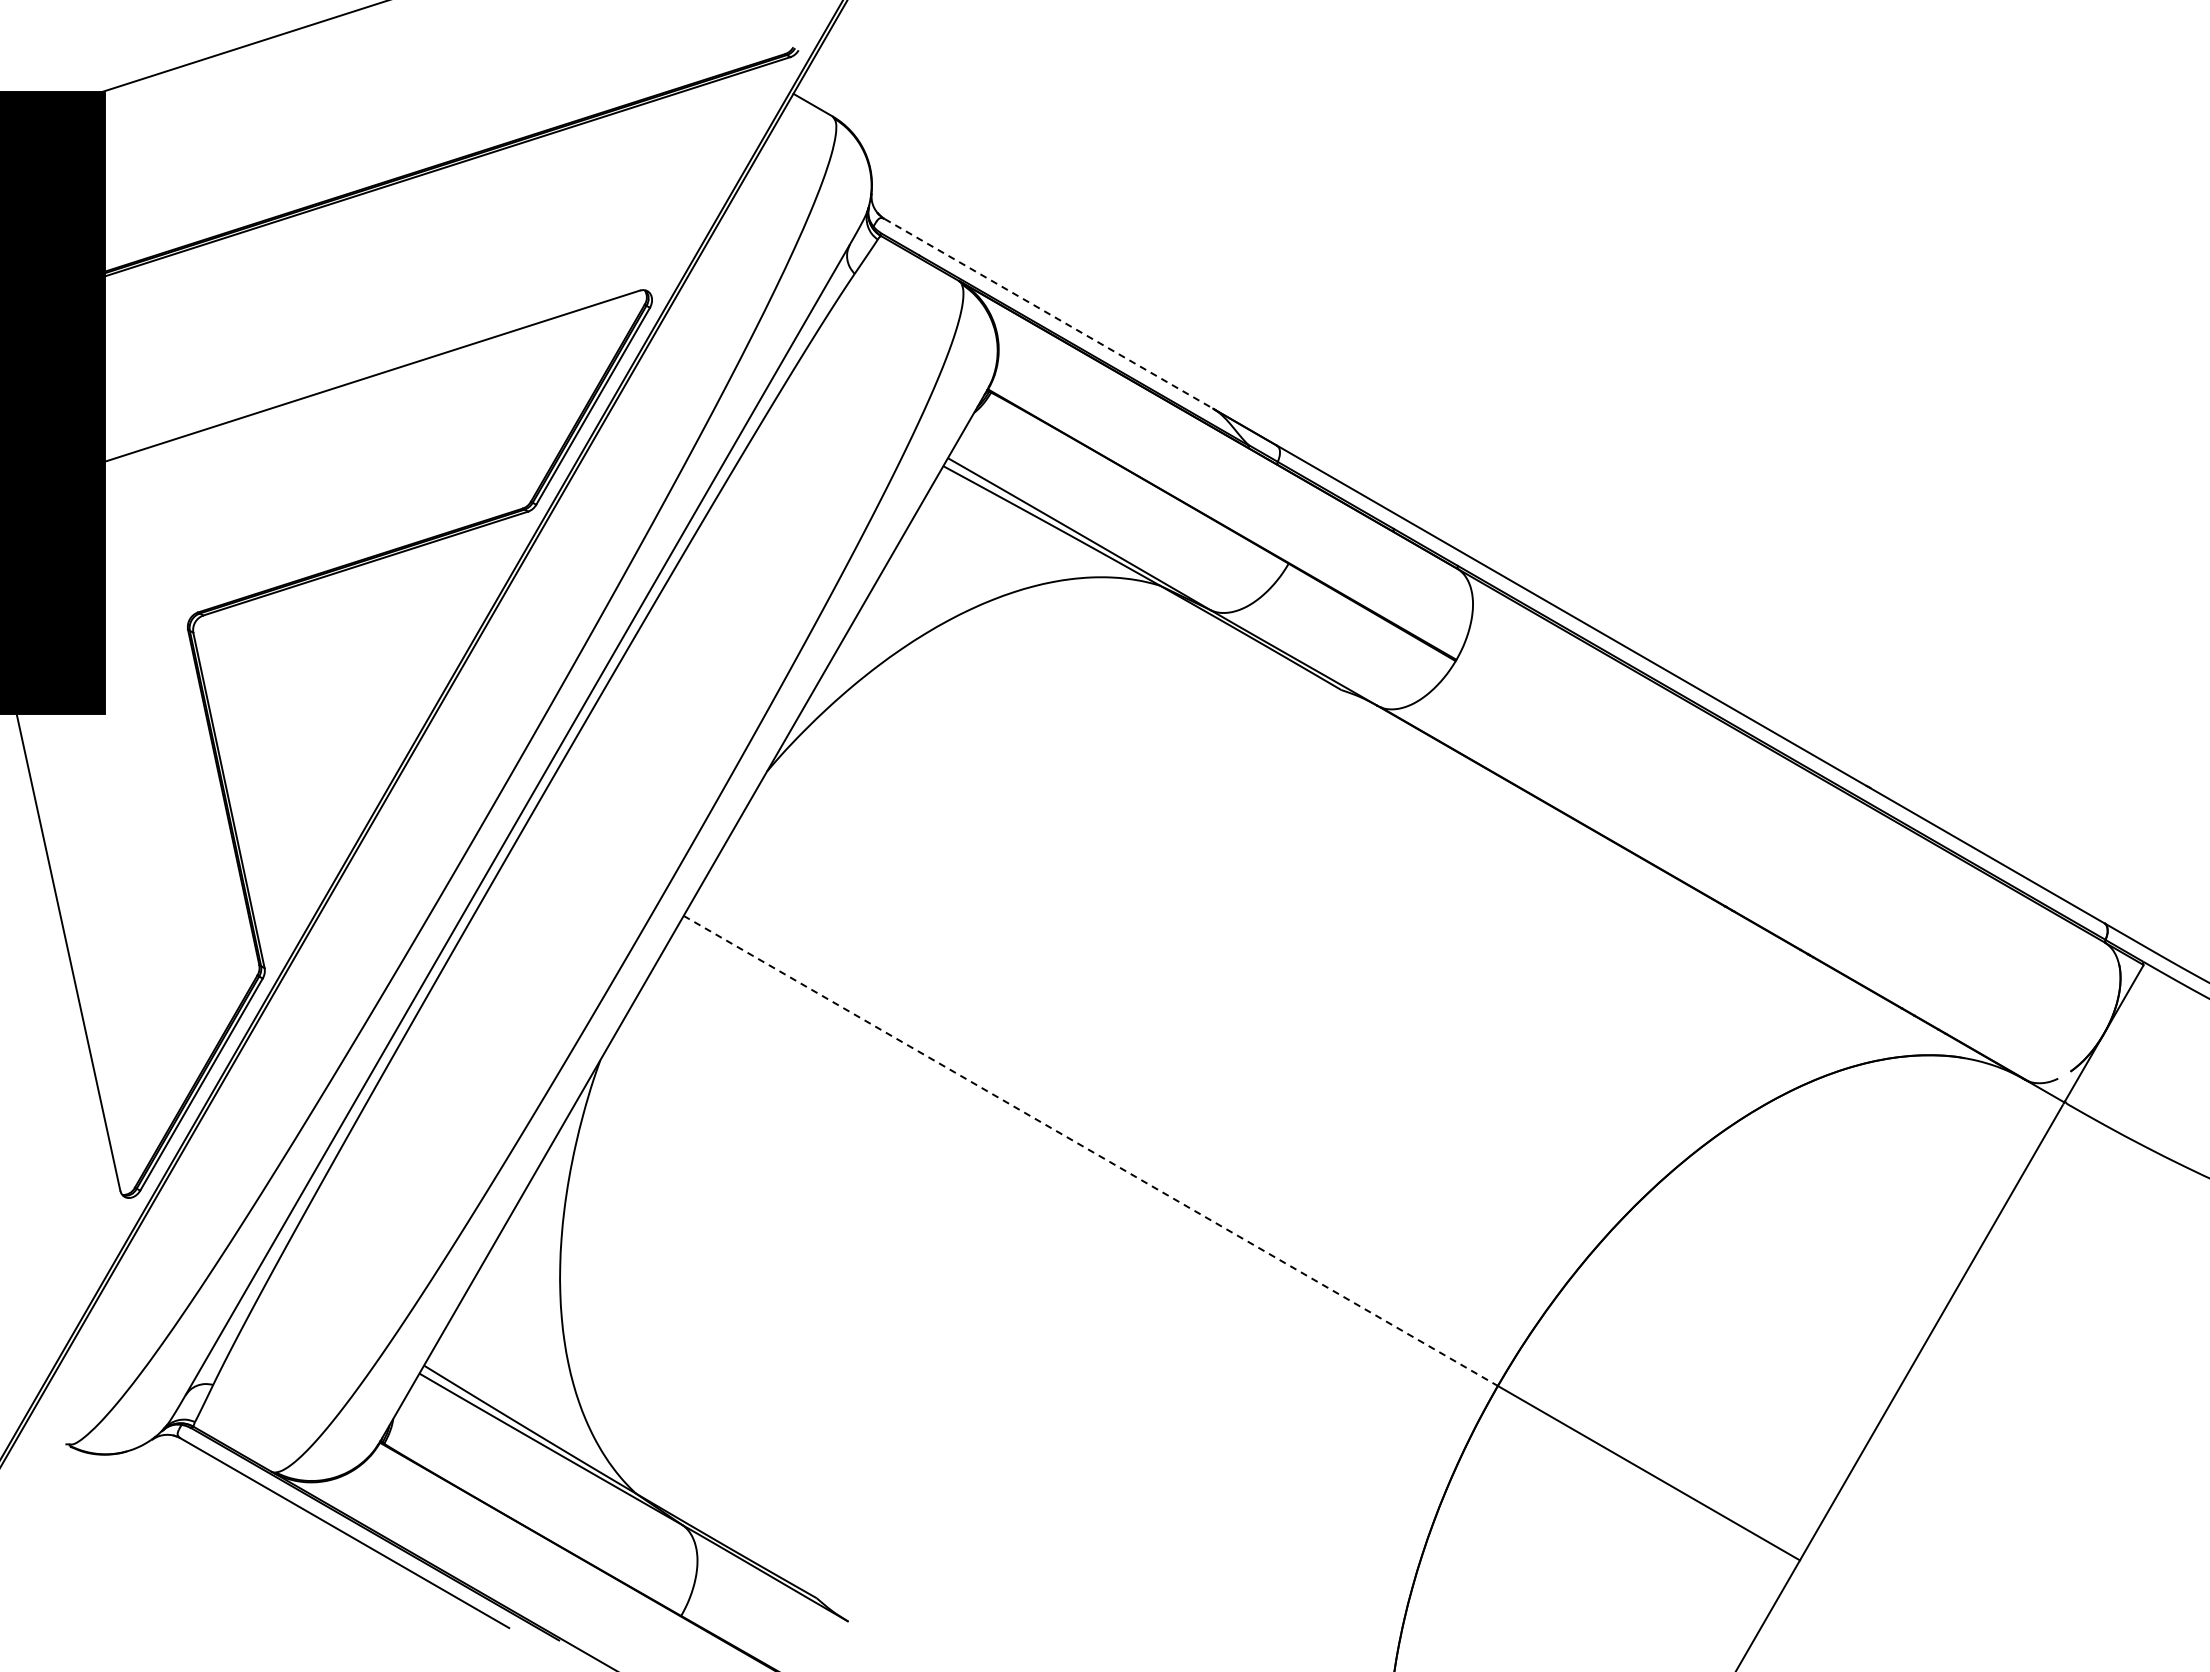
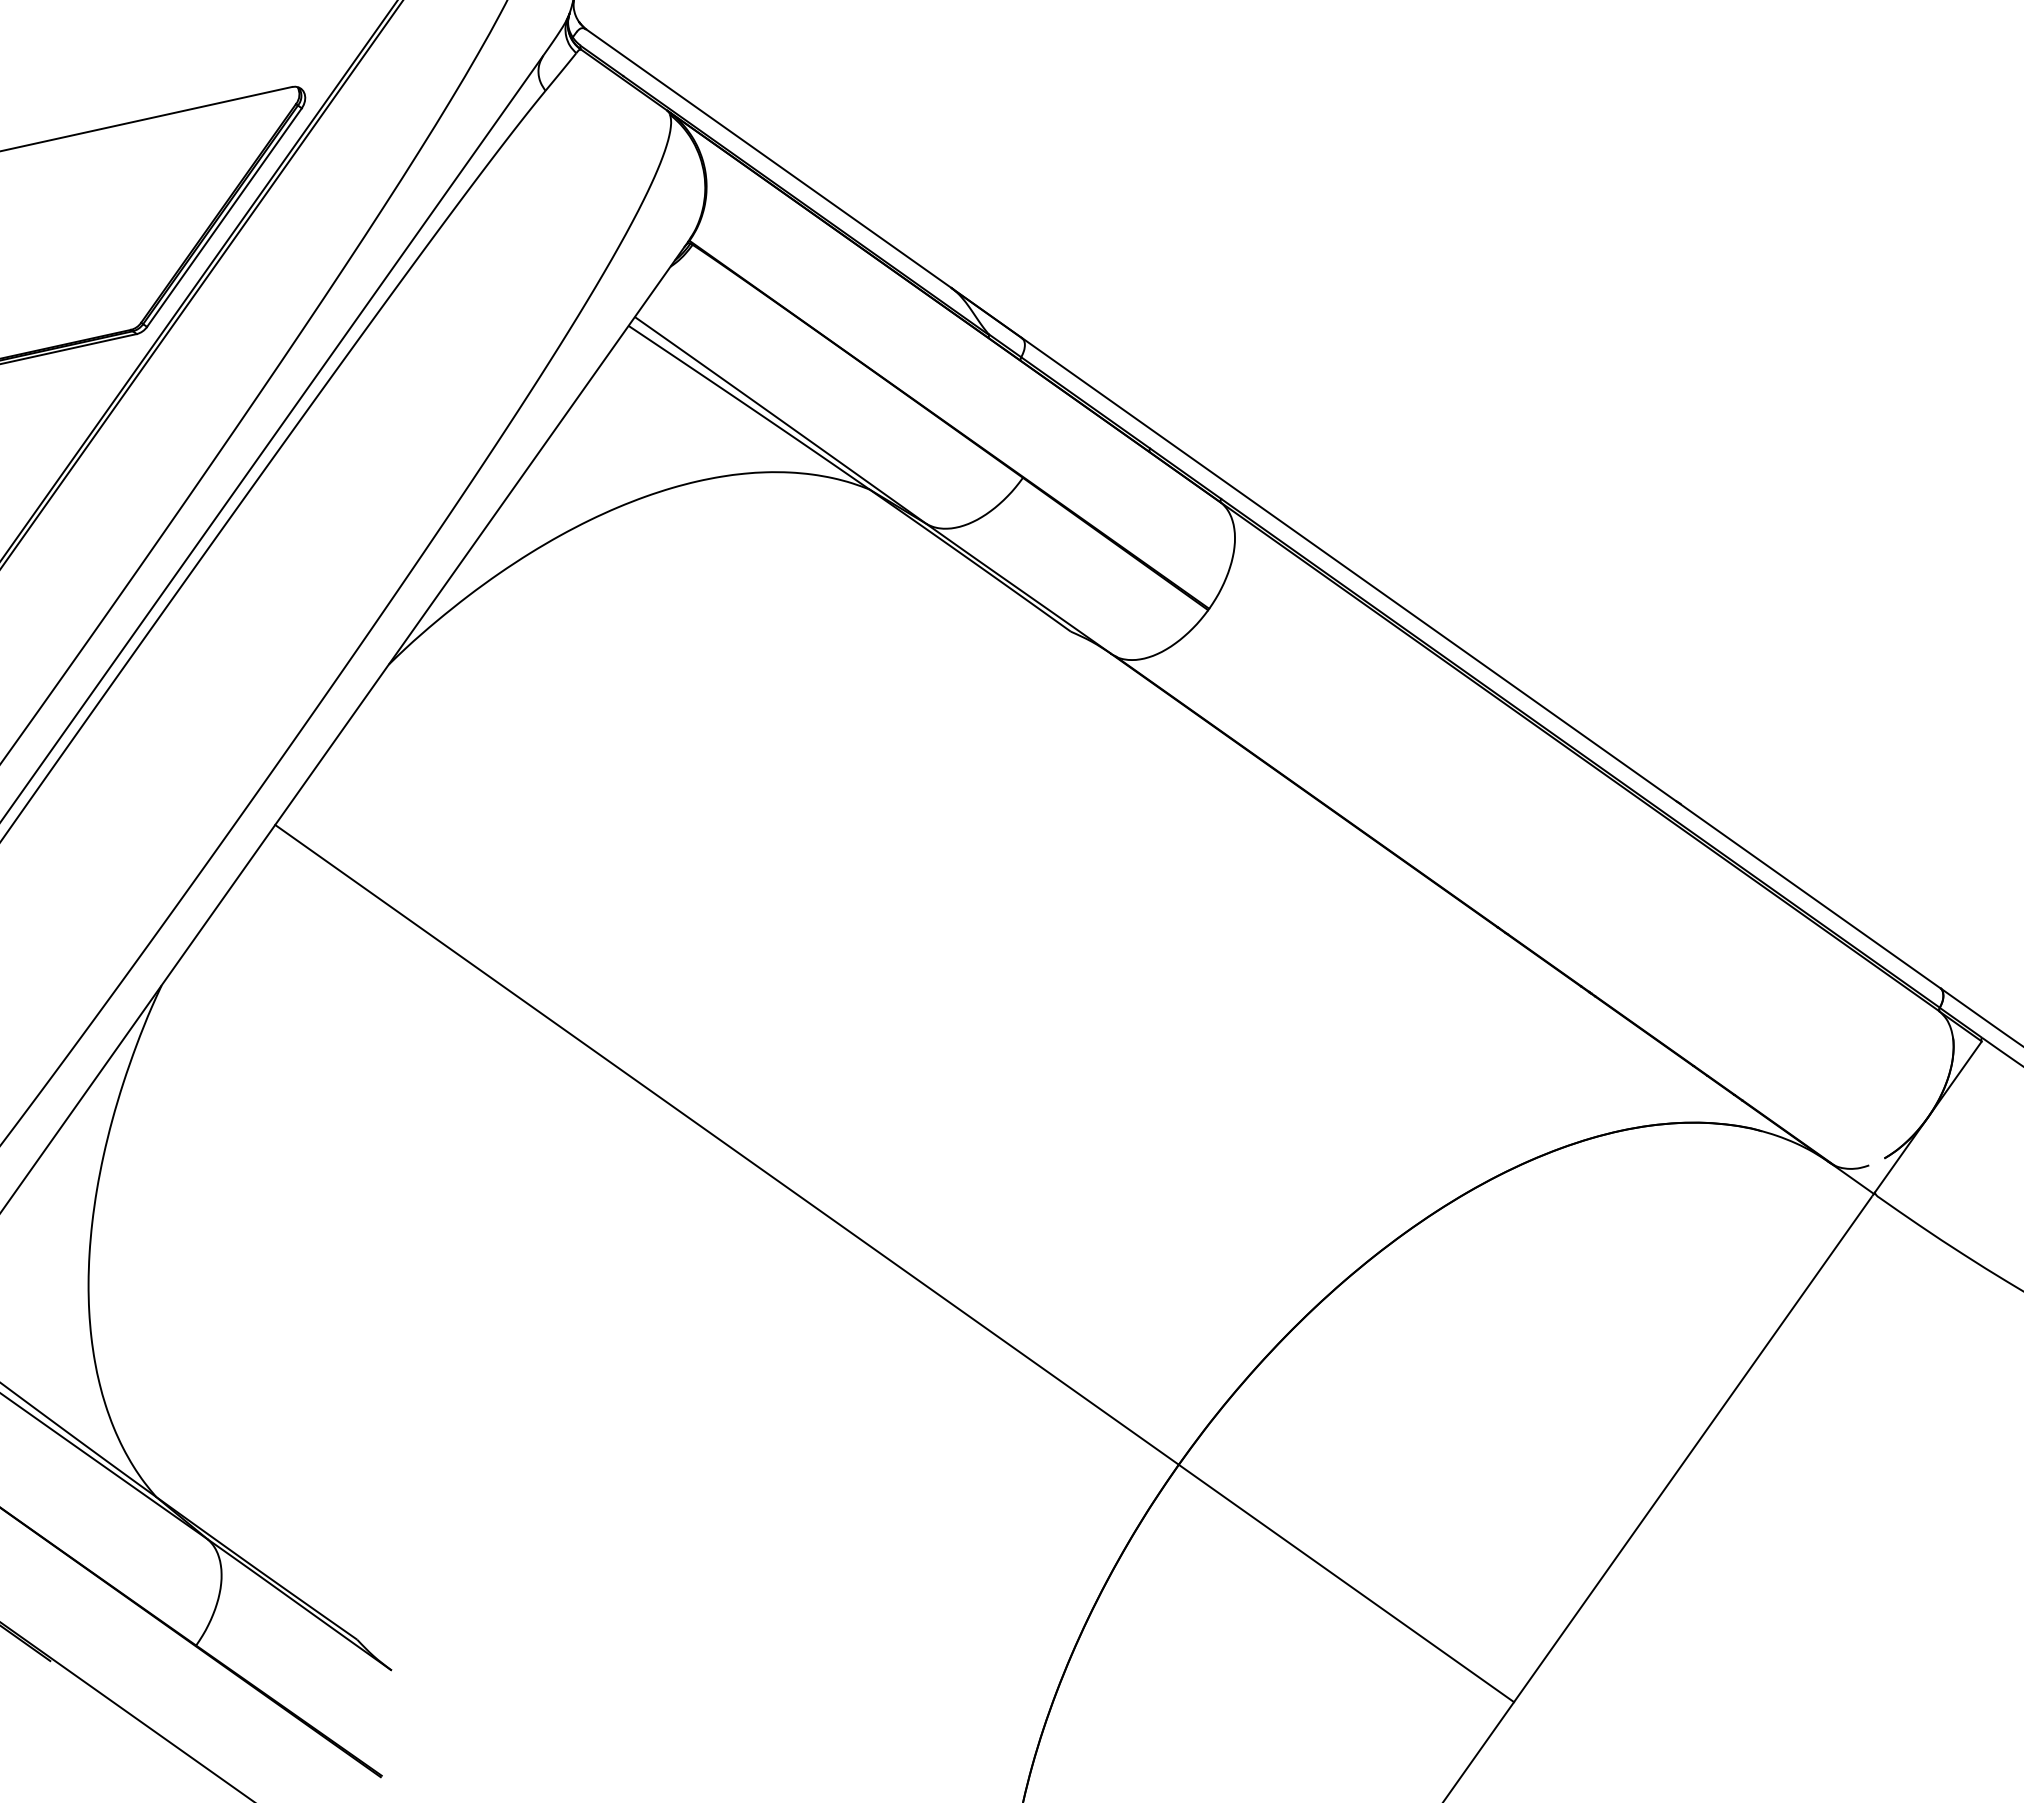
line: (1048, 313) -> (768, 158), dashed -> solid
line: (1091, 1151) -> (727, 1145), dashed -> solid

